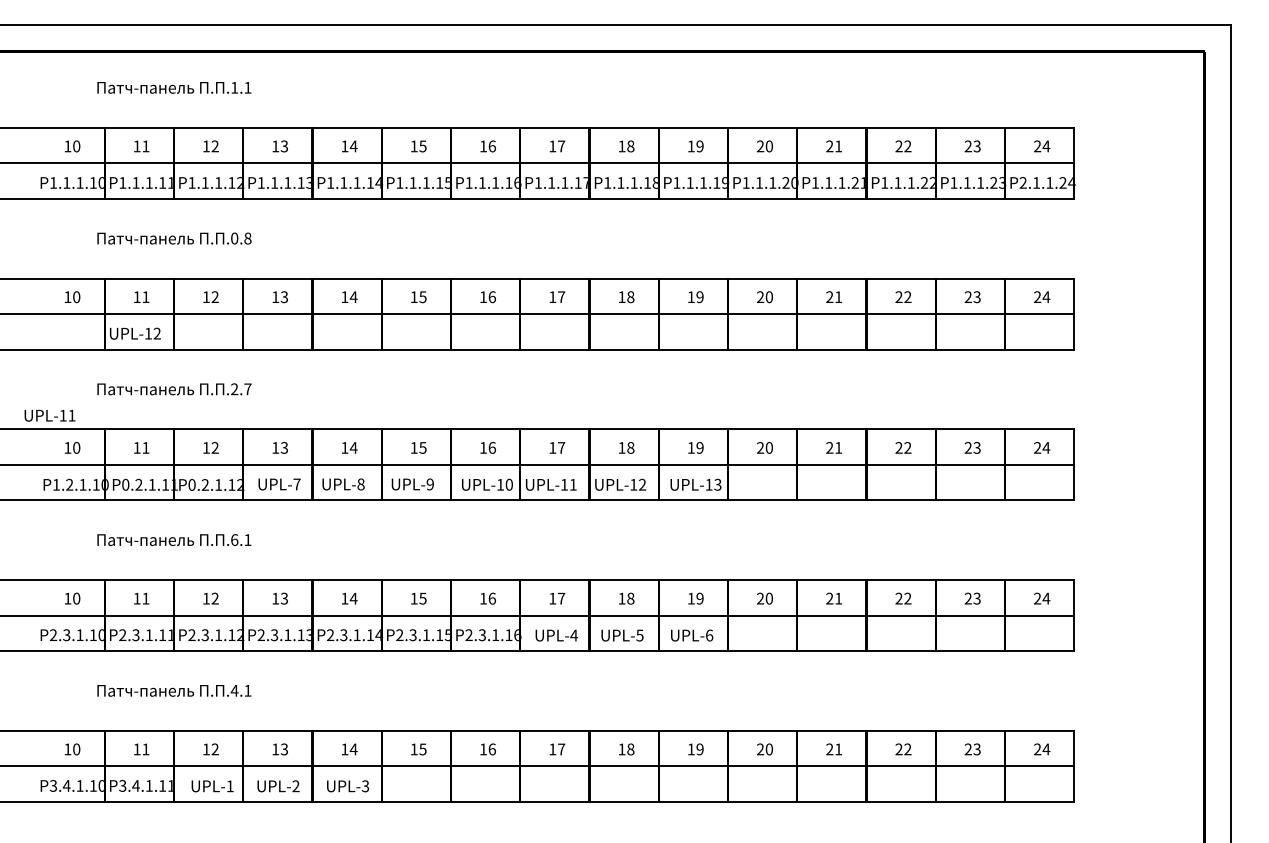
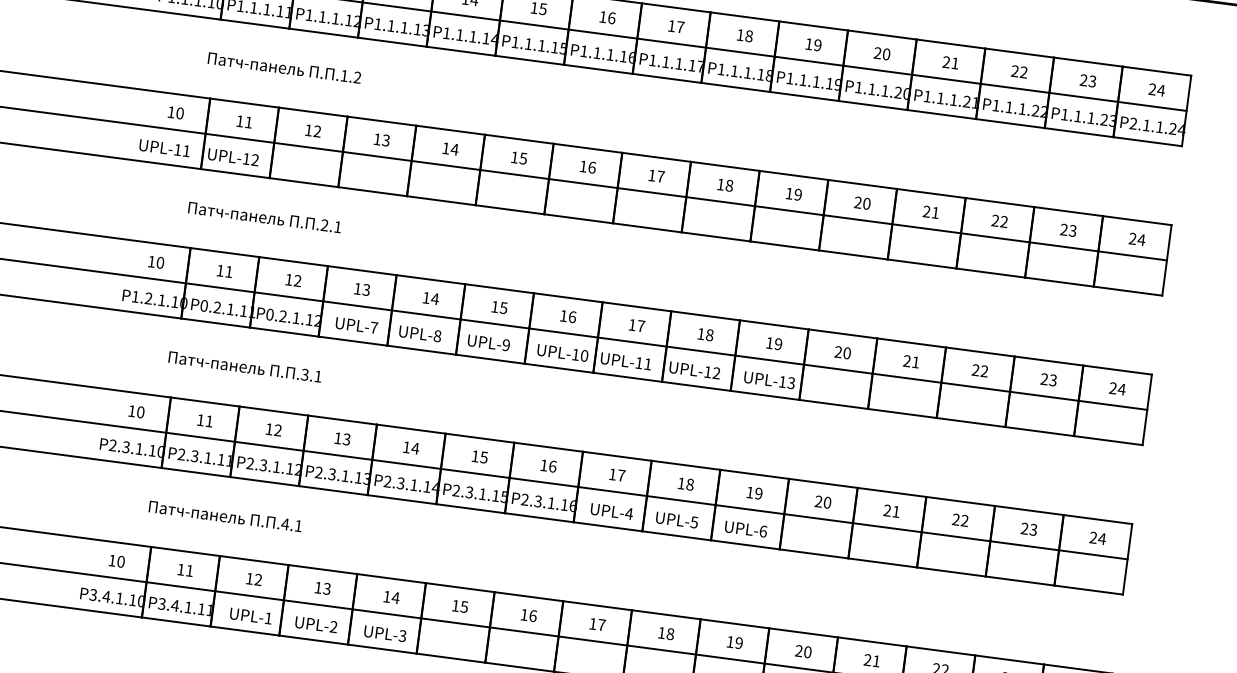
text: (241, 238) -> (351, 76), .0.8 -> .1.2
text: (247, 389) -> (337, 227), .2.7 -> .2.1
text: (49, 415) -> (164, 147), moved
text: (234, 539) -> (304, 374), .6.1 -> .3.1

